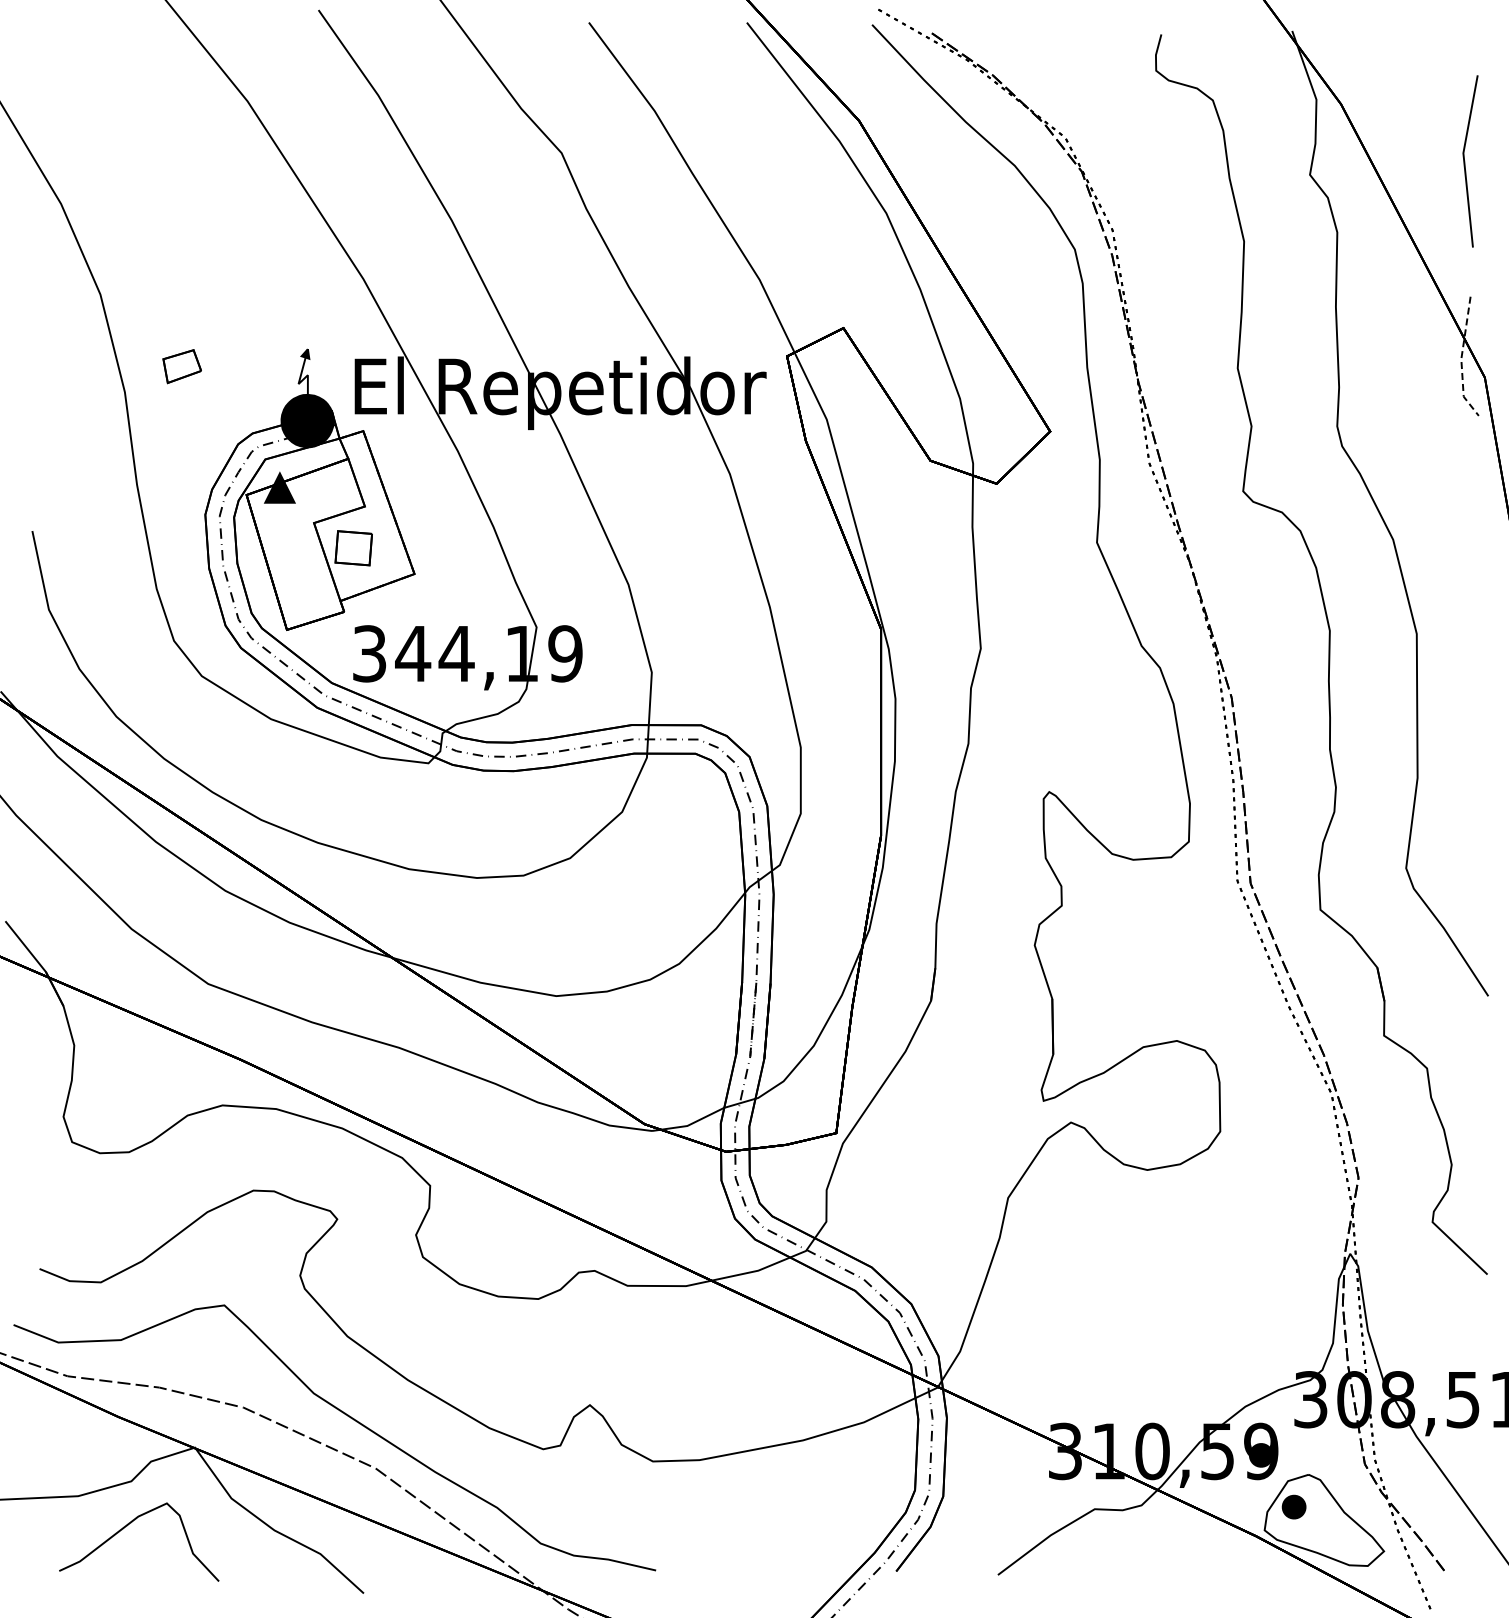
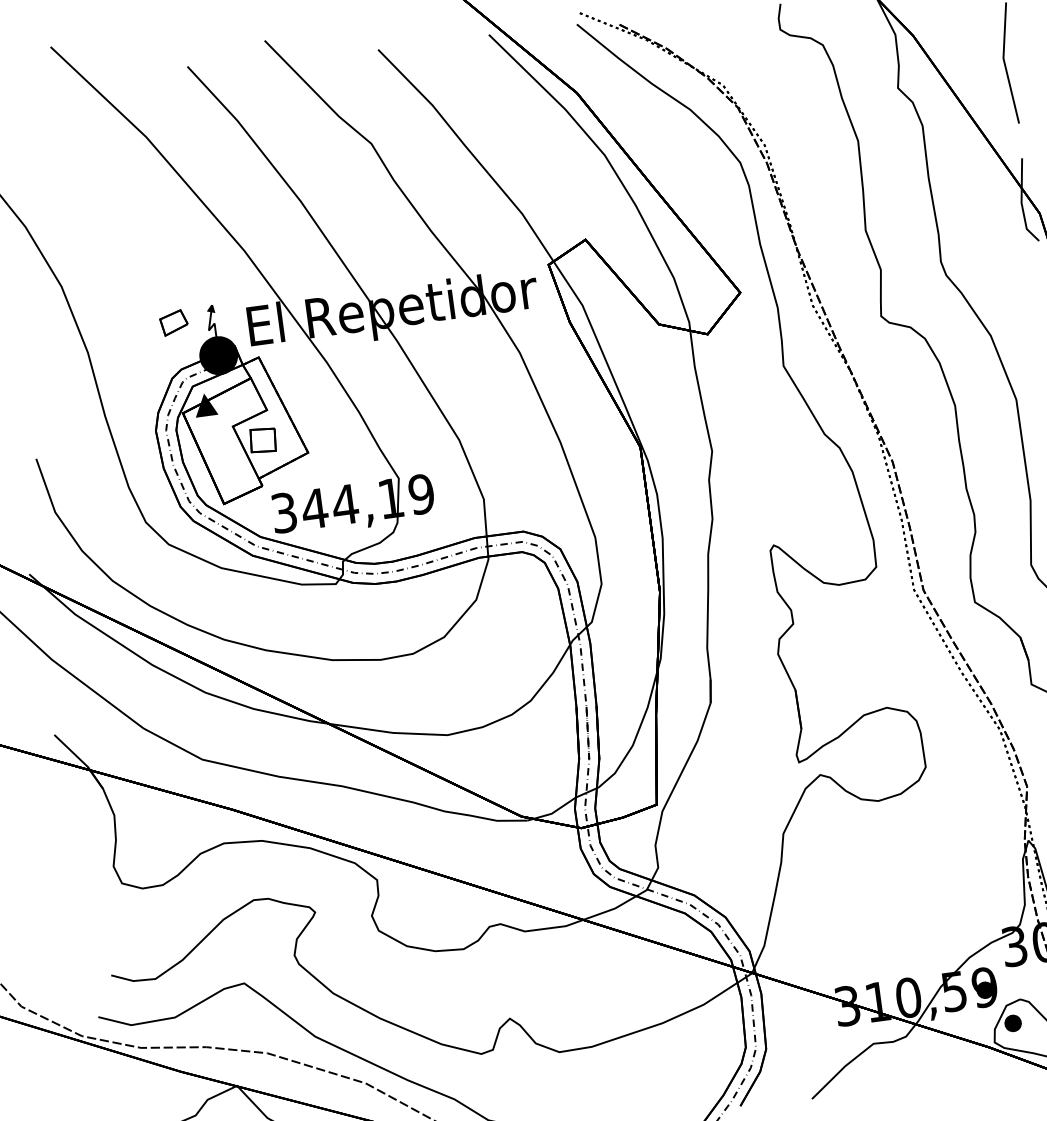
line: (1461, 359) -> (1021, 203), dashed -> solid
part: (181, 366) -> (173, 322), moved

